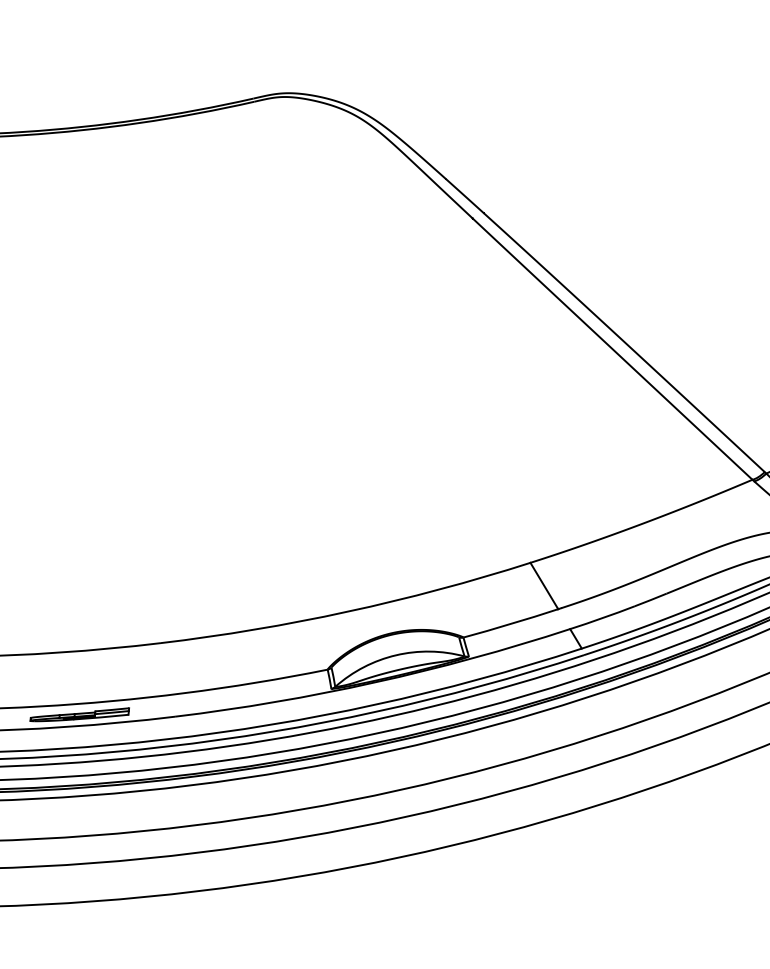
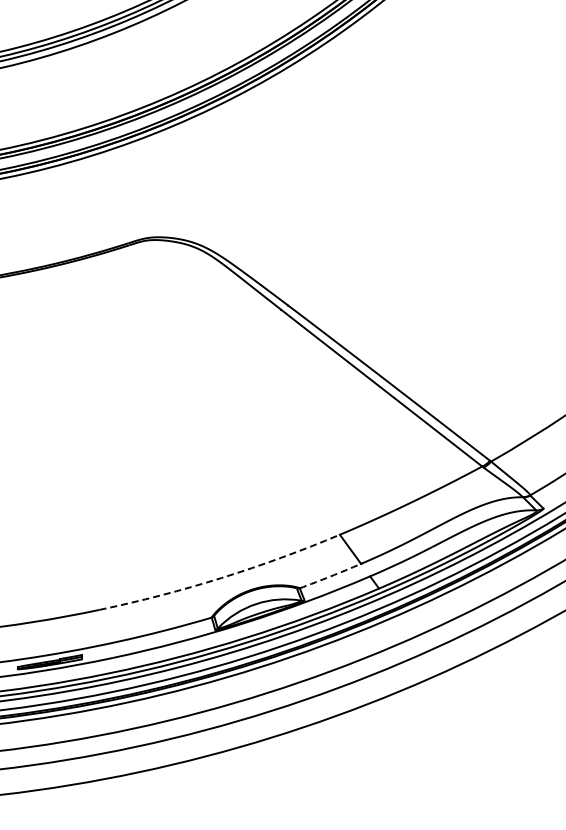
arc: (347, 612) -> (221, 578), solid -> dashed
arc: (510, 623) -> (330, 576), solid -> dashed

